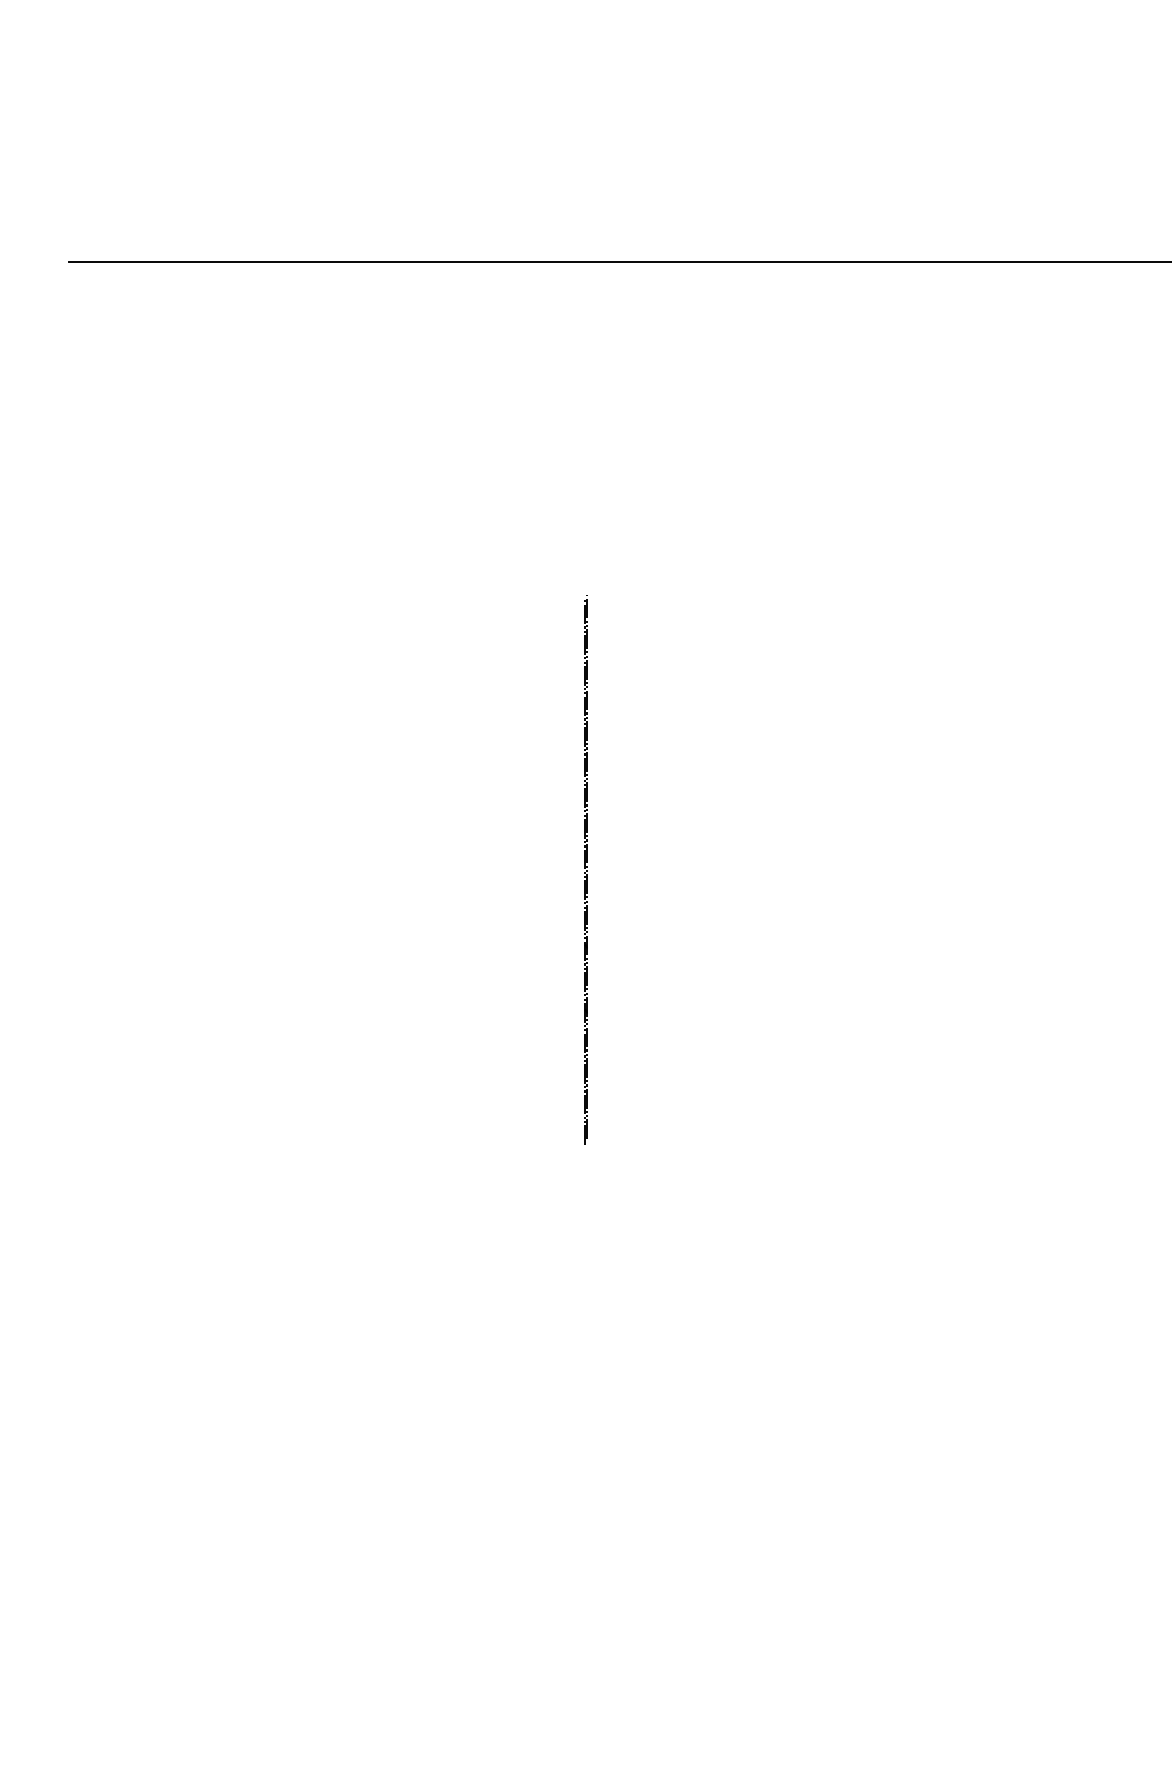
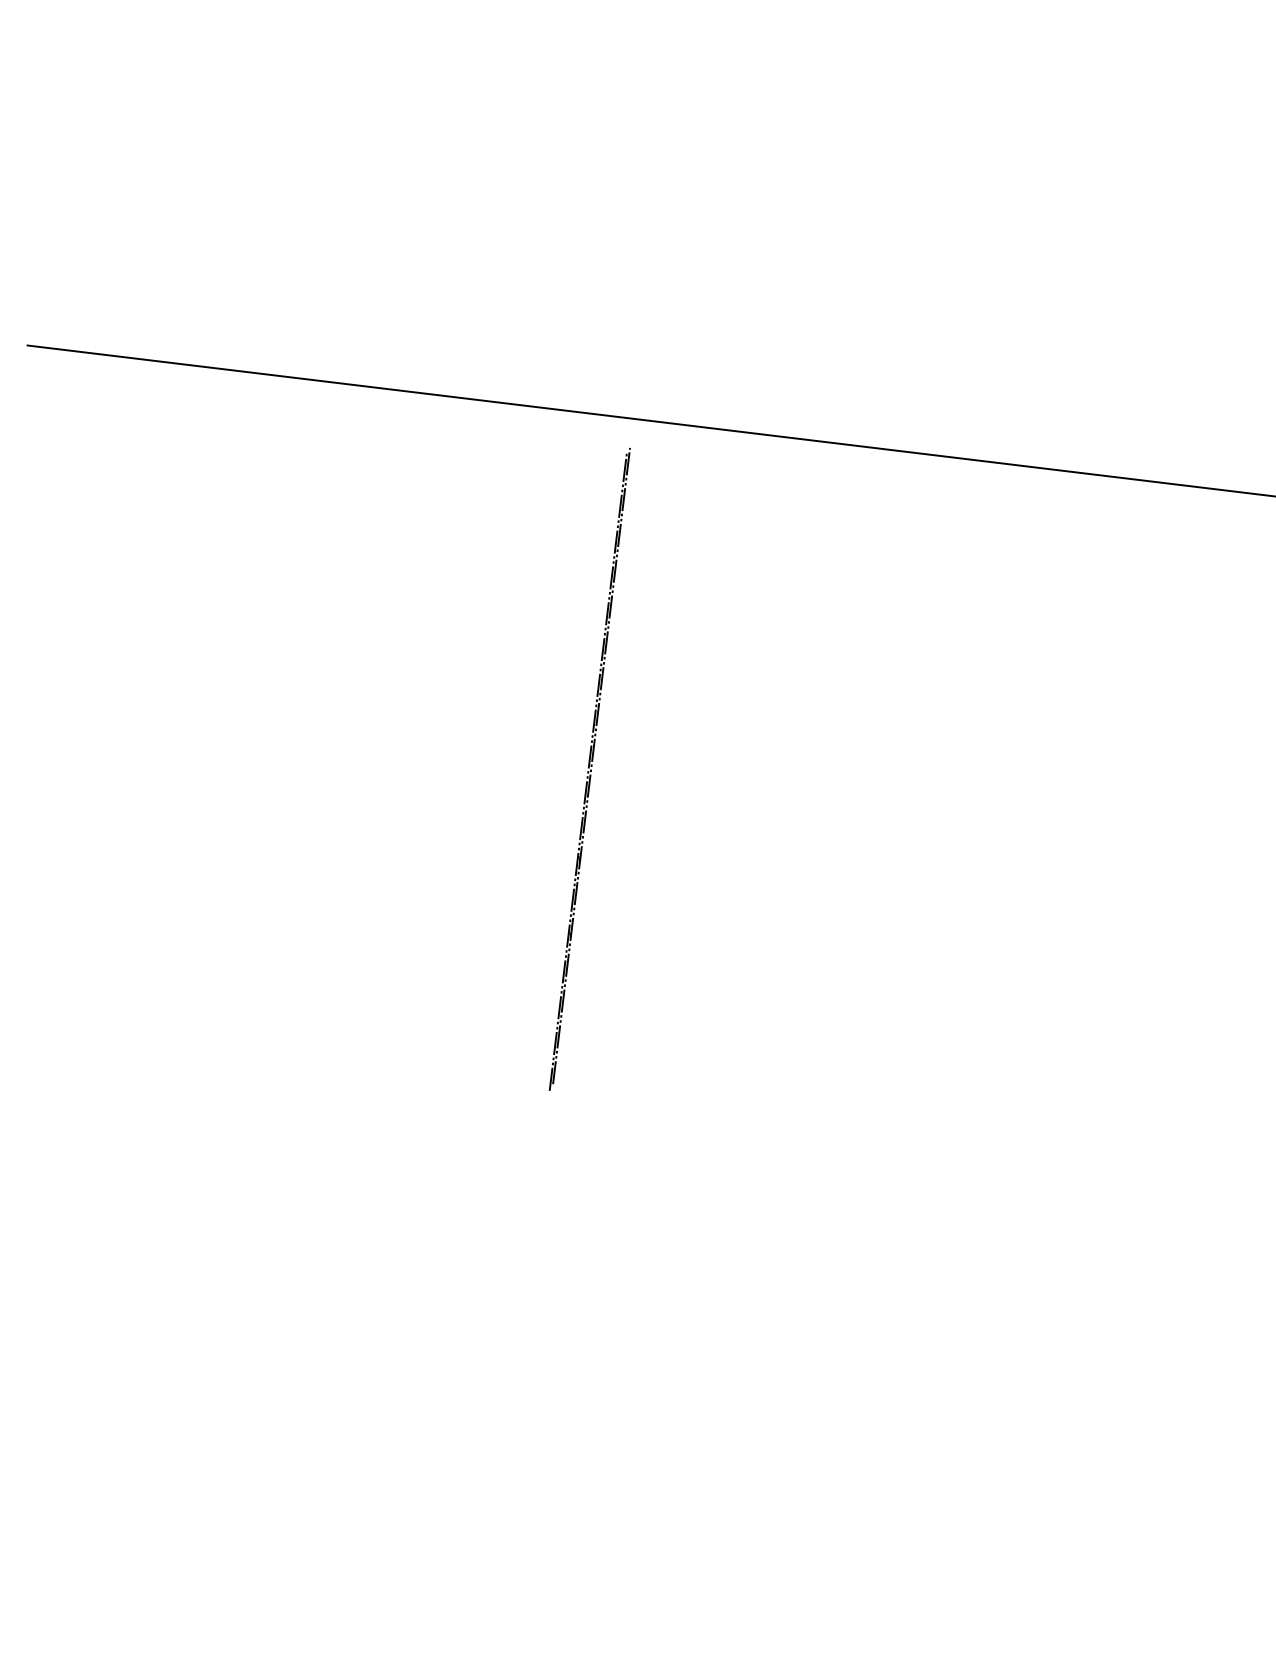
line: (585, 868) -> (589, 767), moved

